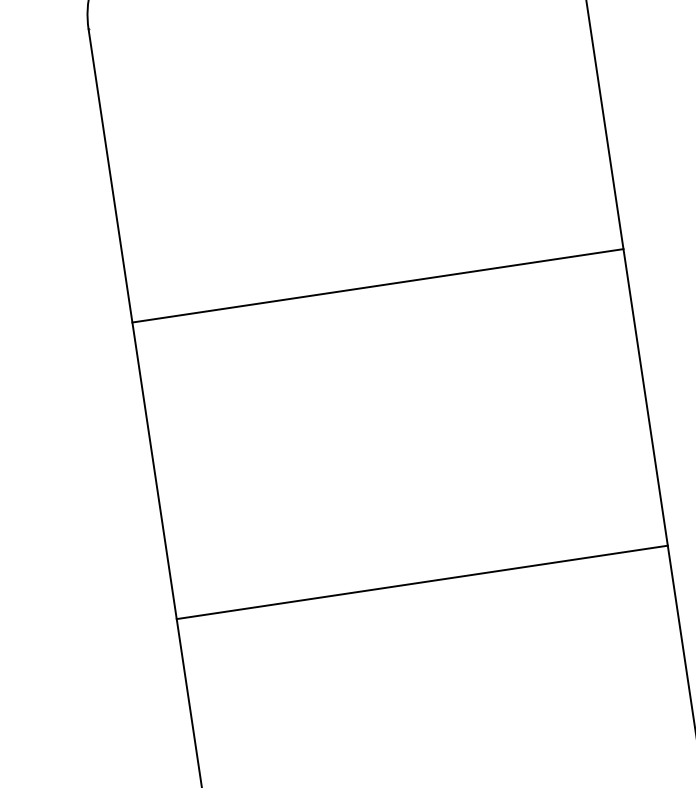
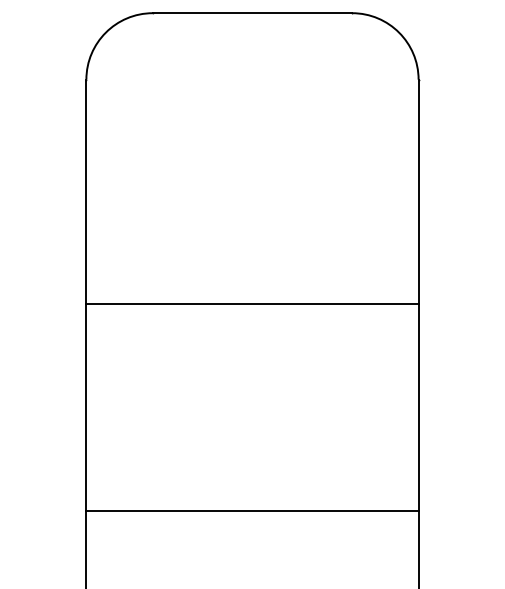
line: (377, 285) -> (252, 303), moved
line: (422, 582) -> (252, 511), moved

